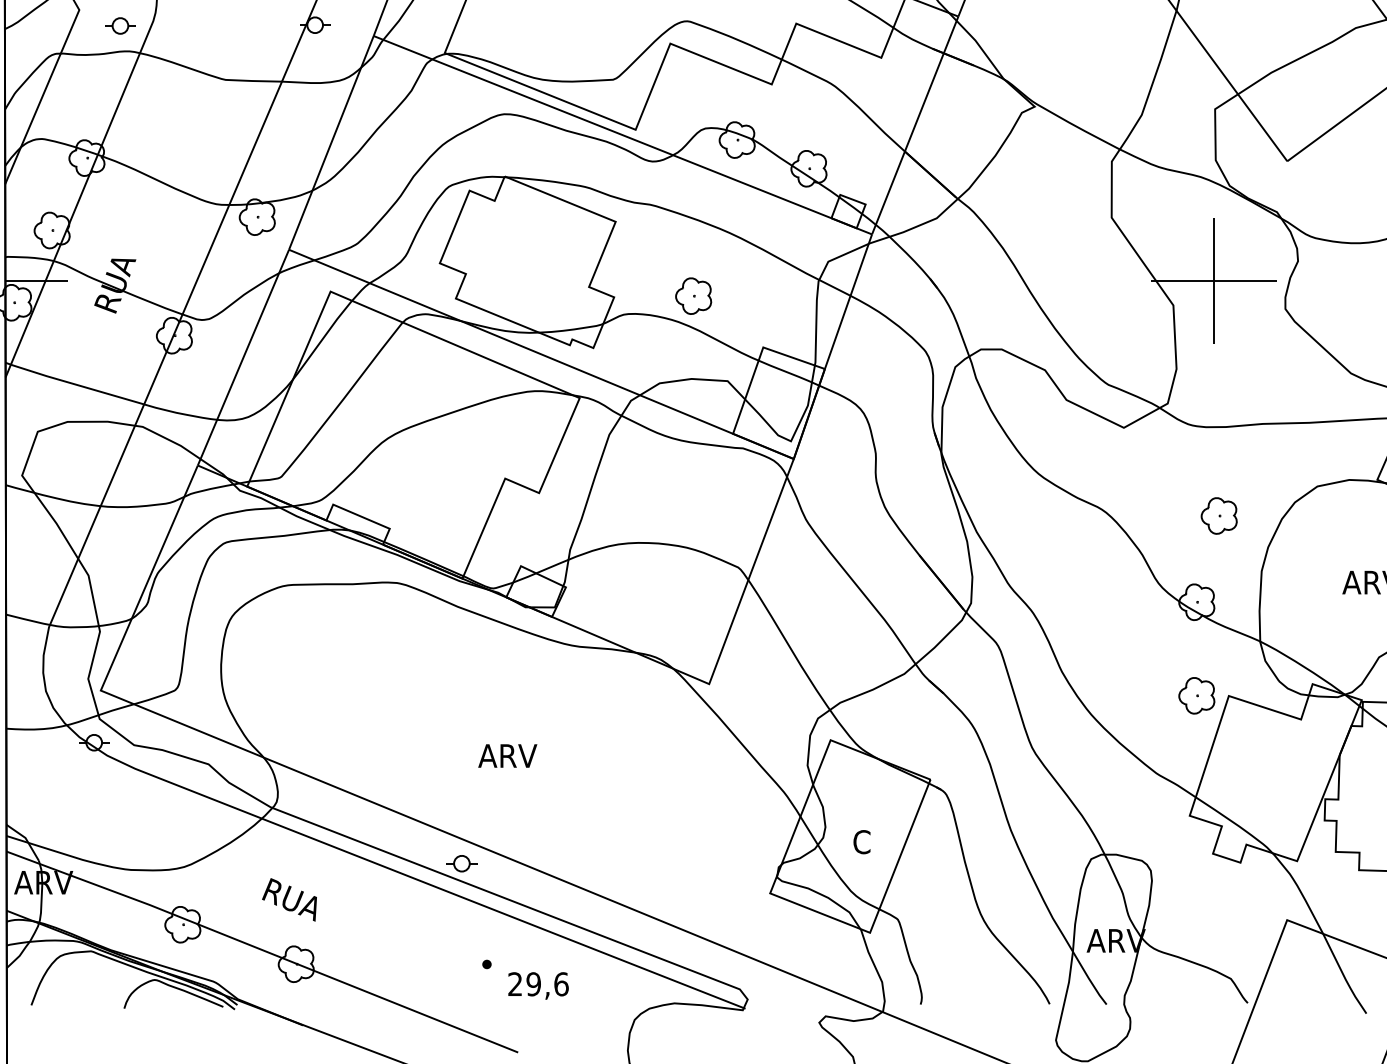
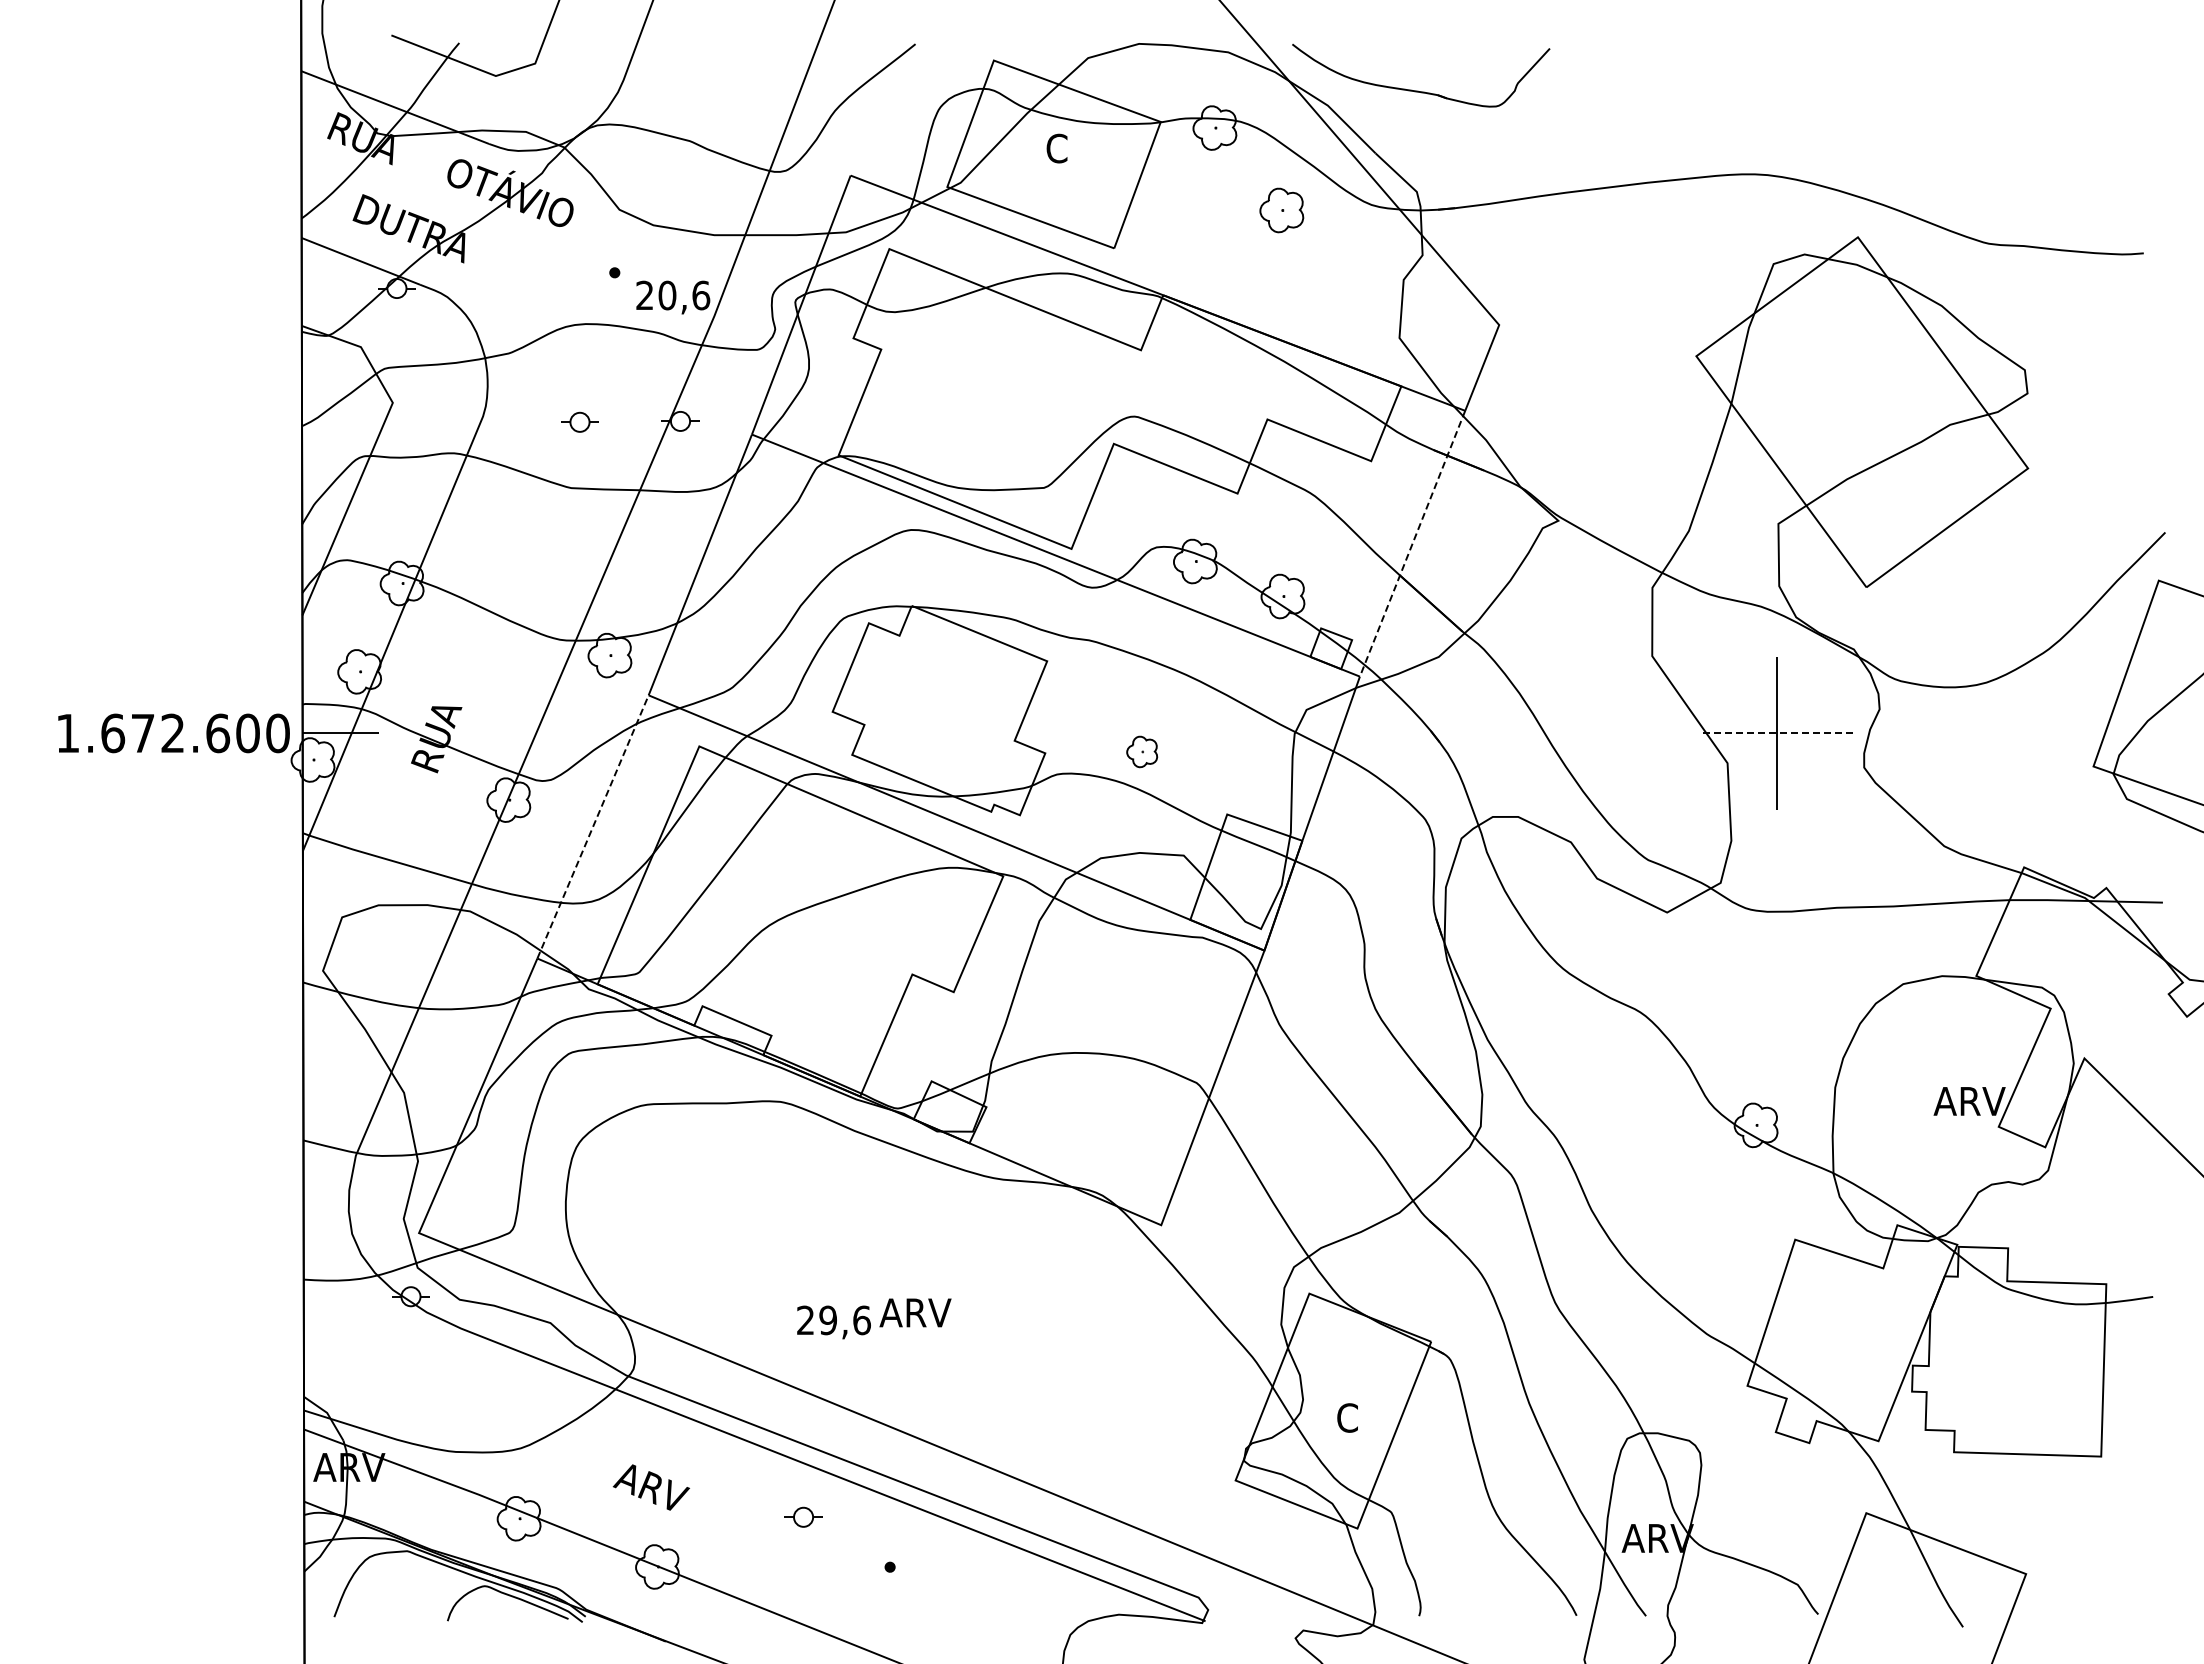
part: (120, 25) -> (579, 421), moved
line: (915, 125) -> (1412, 543), solid -> dashed
line: (1213, 281) -> (1776, 733), solid -> dashed
part: (693, 295) -> (1141, 751), size x0.7
line: (243, 357) -> (593, 826), solid -> dashed
part: (1219, 515) -> (1783, 1019), removed
part: (1196, 695) -> (1755, 1239), removed
part: (461, 863) -> (803, 1516), moved
text: (291, 899) -> (651, 1487), RUA -> ARV
text: (538, 985) -> (833, 1322), moved

